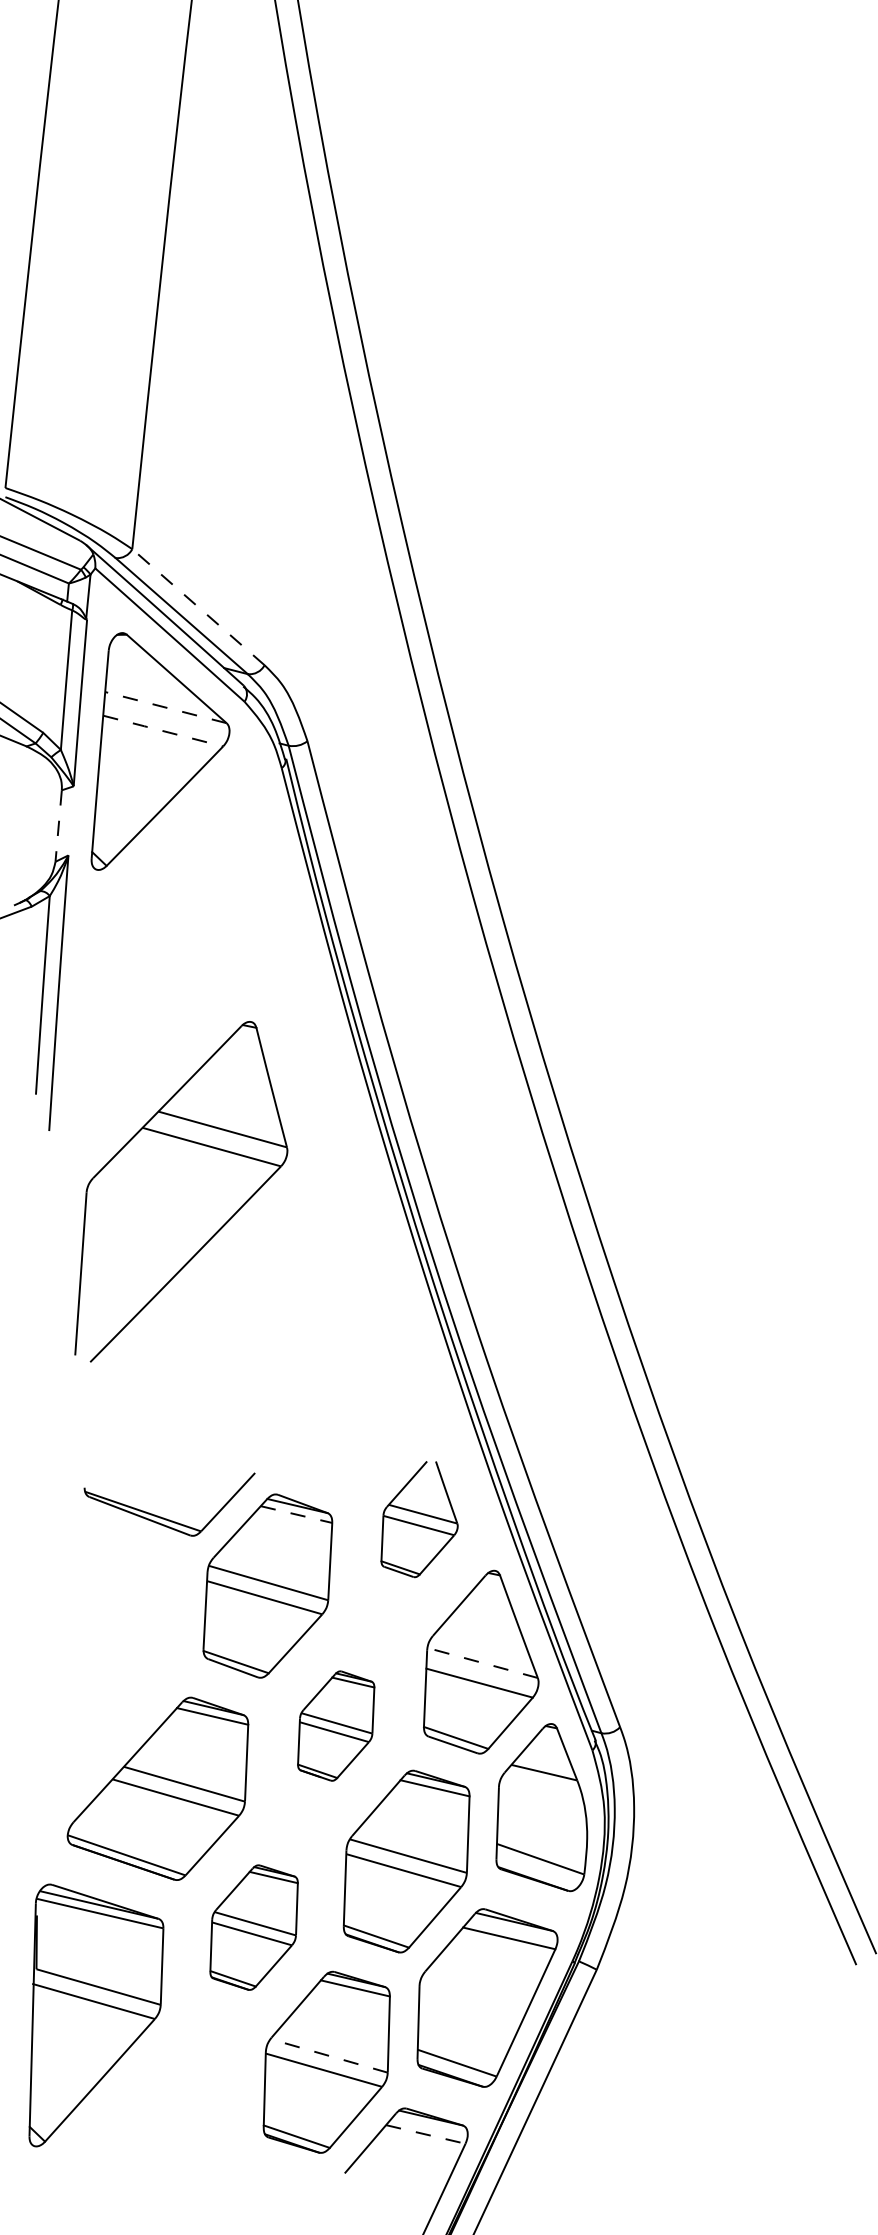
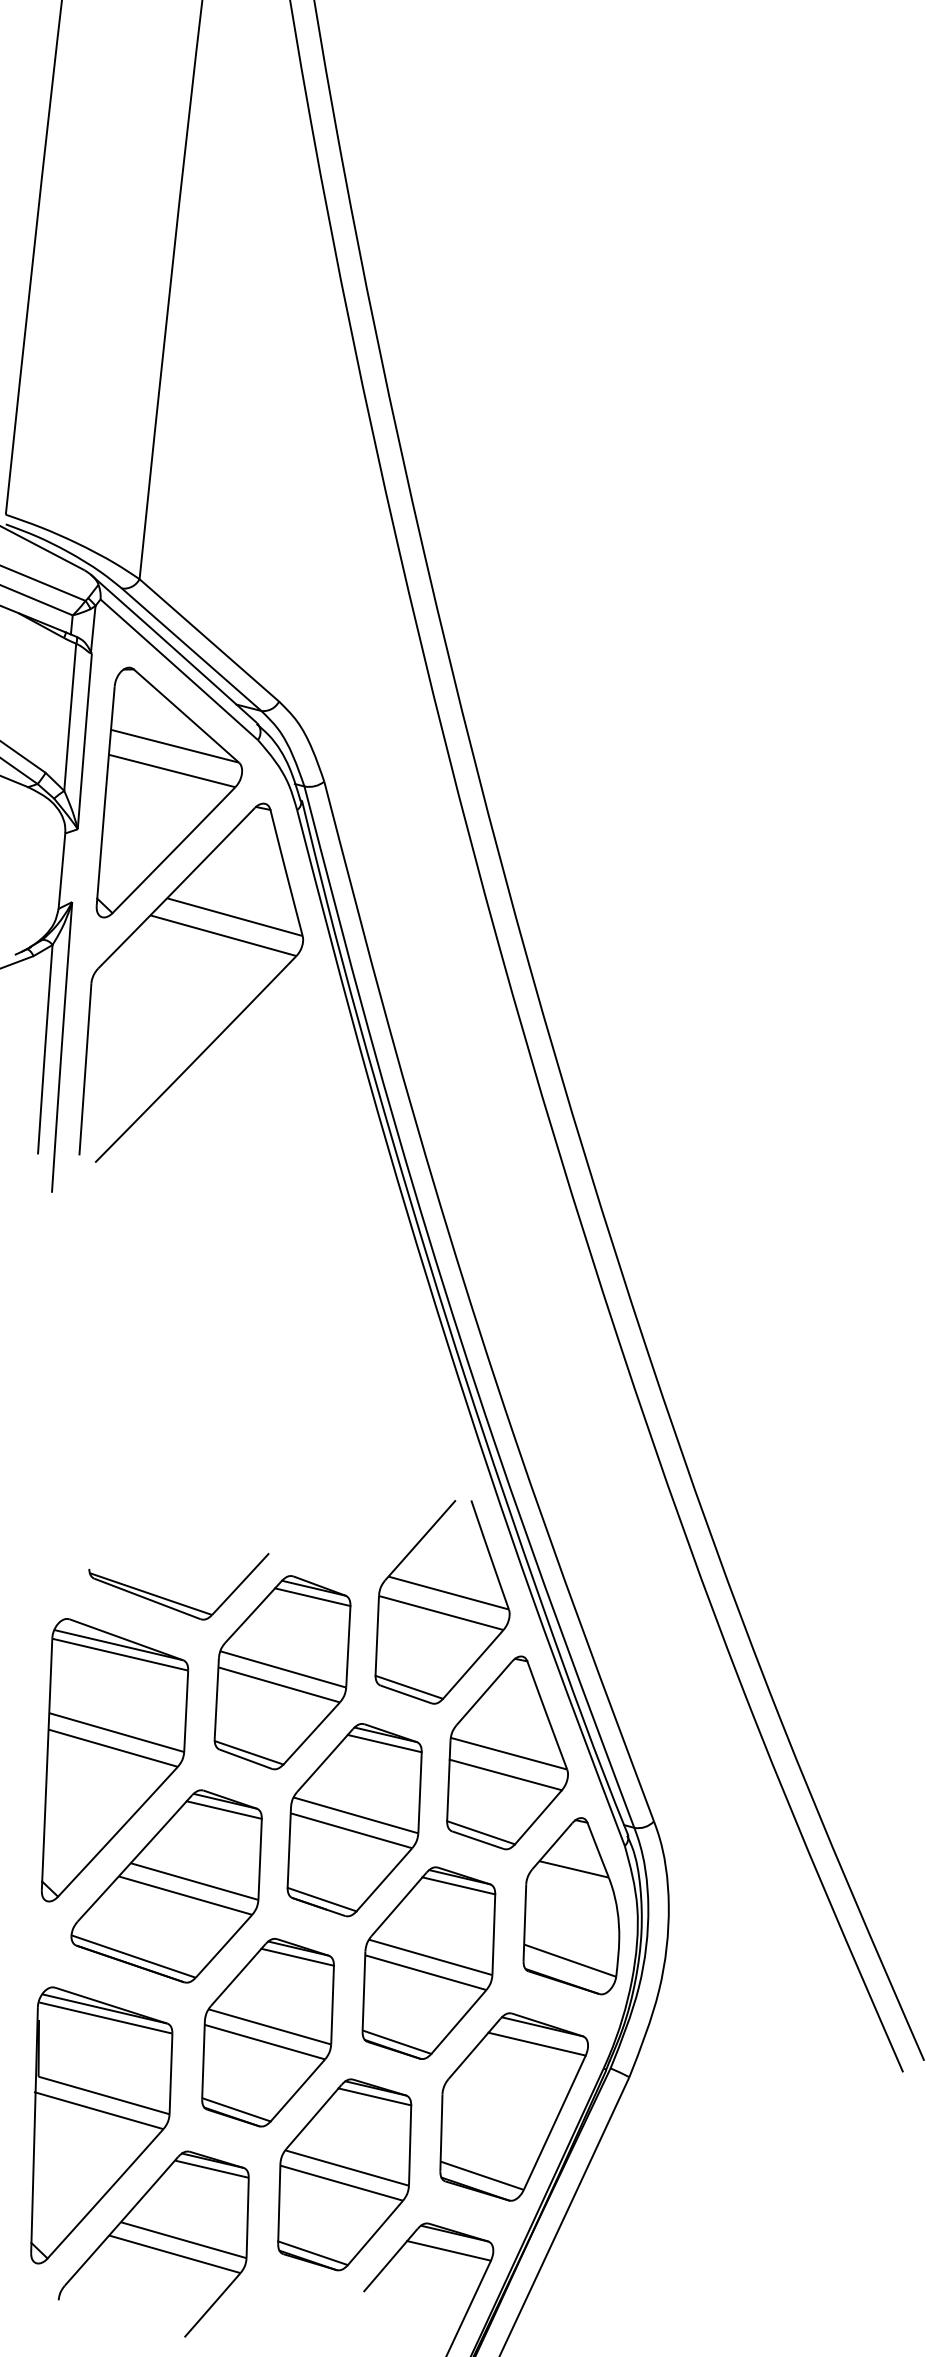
line: (198, 607) -> (209, 640), dashed -> solid
line: (165, 707) -> (174, 746), dashed -> solid
line: (162, 730) -> (171, 770), dashed -> solid
line: (58, 826) -> (61, 871), dashed -> solid
part: (192, 1143) -> (203, 931), moved
line: (296, 1514) -> (312, 1597), dashed -> solid
part: (419, 1519) -> (442, 1602), size x1.67
line: (482, 1662) -> (508, 1753), dashed -> solid
part: (109, 1669) -> (115, 1760), added
part: (336, 1726) -> (354, 1820), size x1.67
part: (253, 1927) -> (267, 2032), size x1.43
line: (327, 2055) -> (345, 2167), dashed -> solid
part: (145, 2127) -> (153, 2243), added
line: (426, 2135) -> (449, 2251), dashed -> solid

